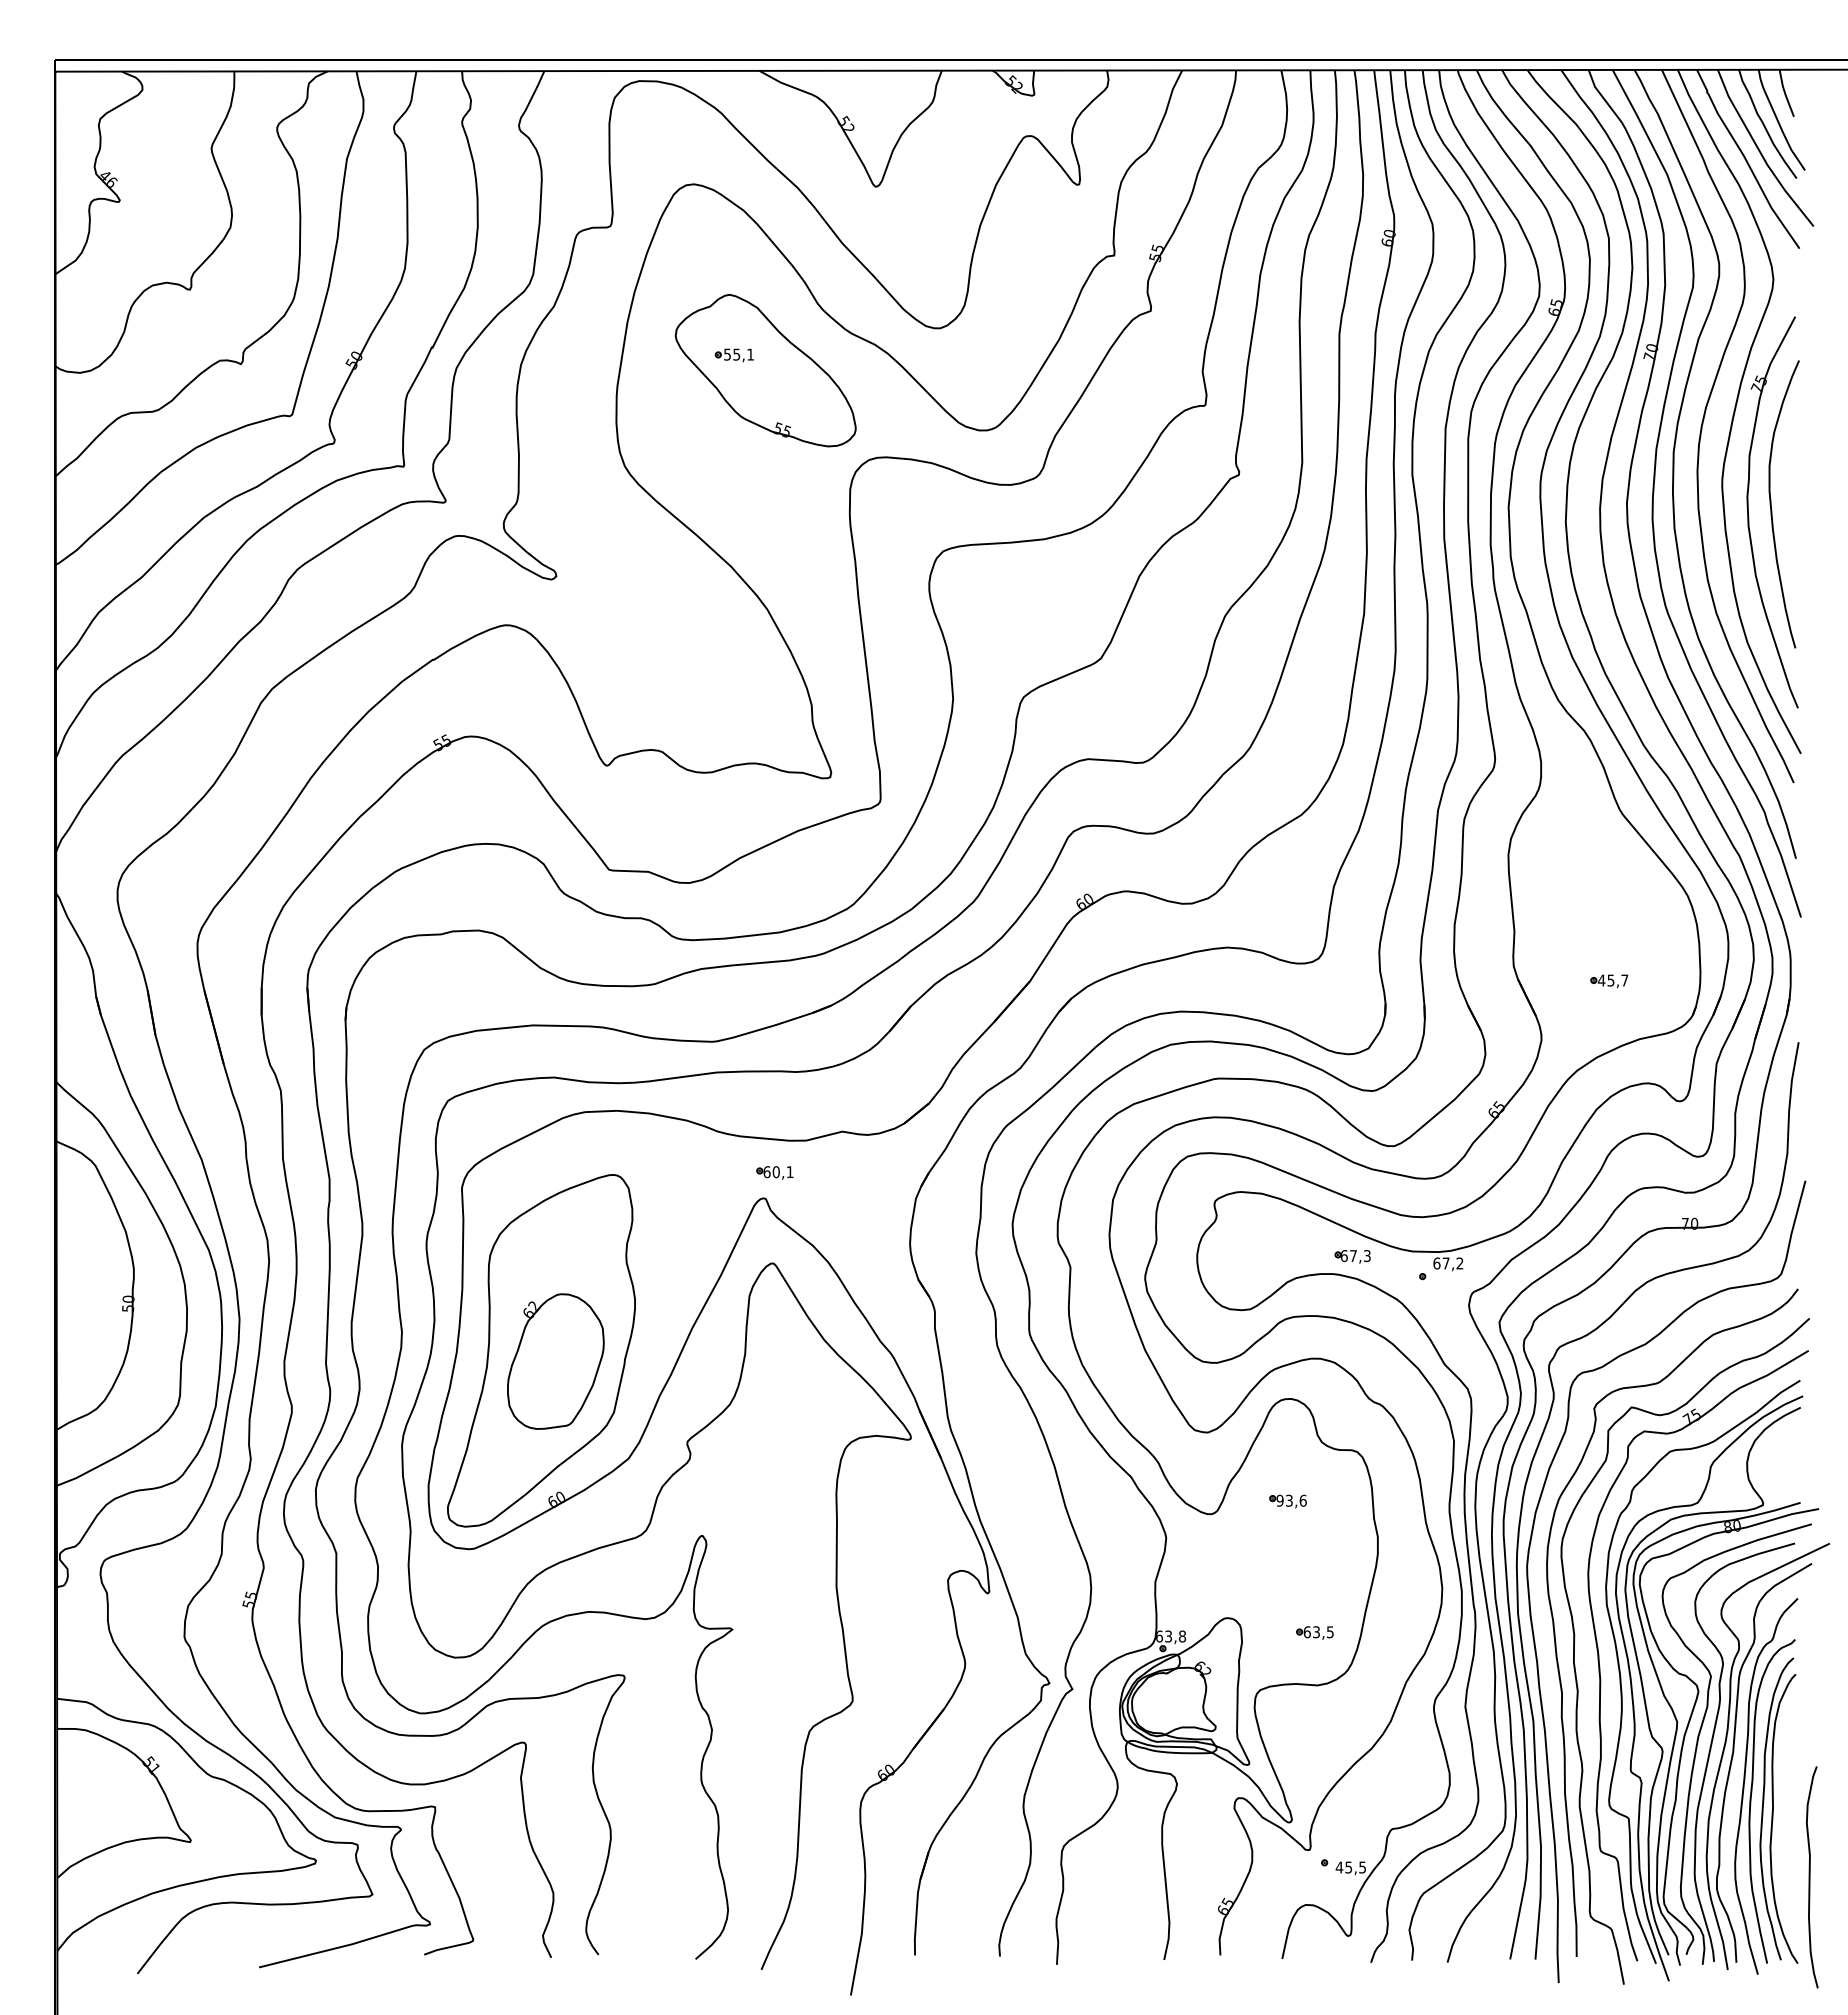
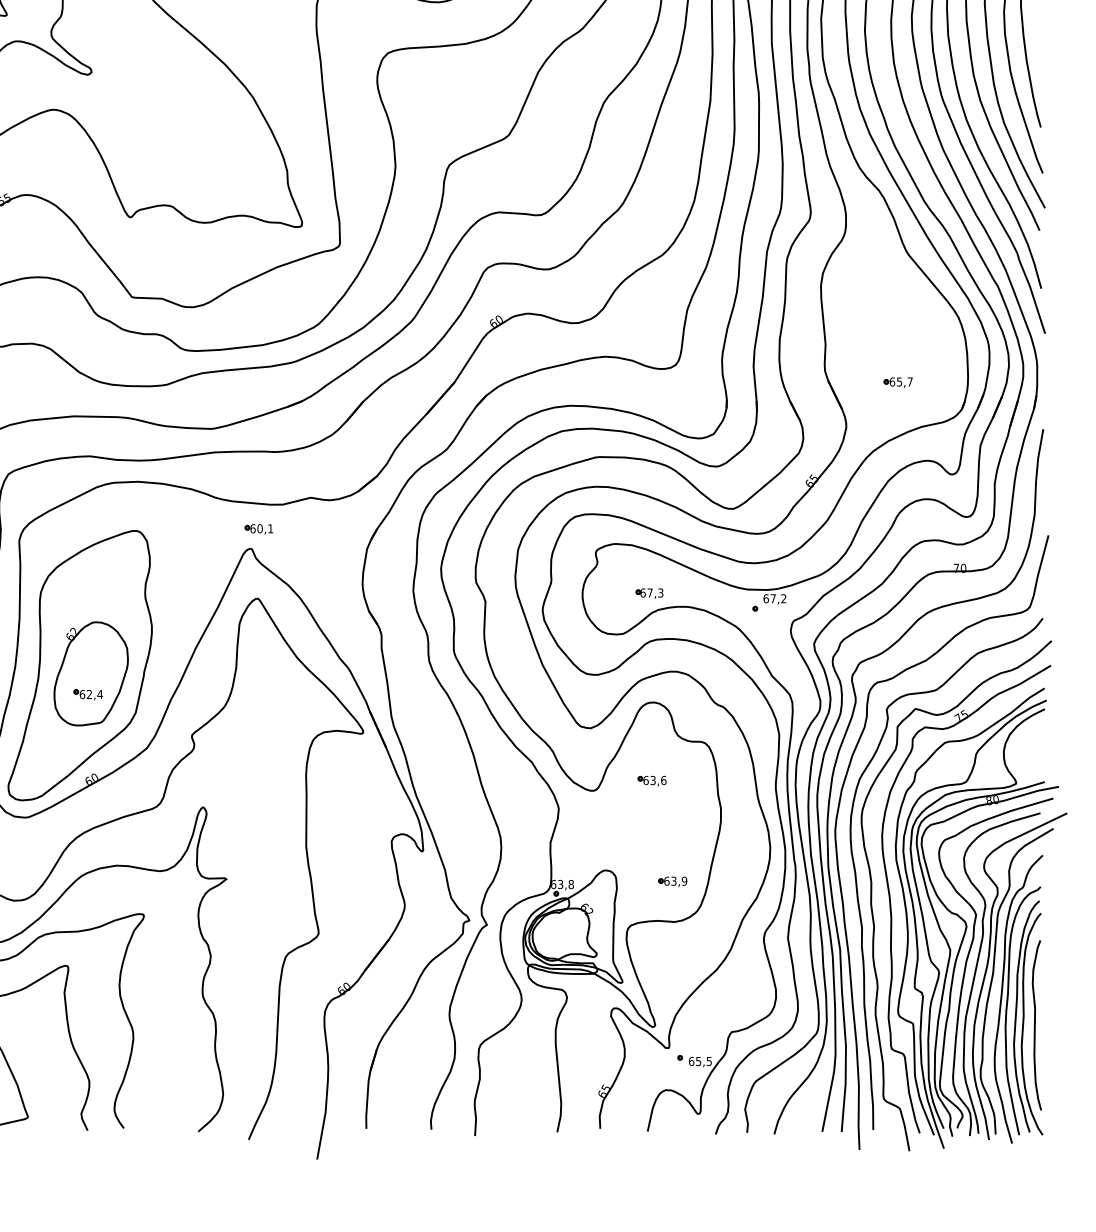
text: (1601, 980) -> (892, 381), 45,7 -> 65,7
part: (1352, 1256) -> (649, 593), moved
part: (551, 1388) -> (87, 694), added
text: (1279, 1500) -> (645, 780), 93,6 -> 63,6
text: (1329, 1631) -> (683, 880), 63,5 -> 63,9
text: (1339, 1867) -> (691, 1061), 45,5 -> 65,5
curve: (1810, 1877) -> (1035, 1025), moved

